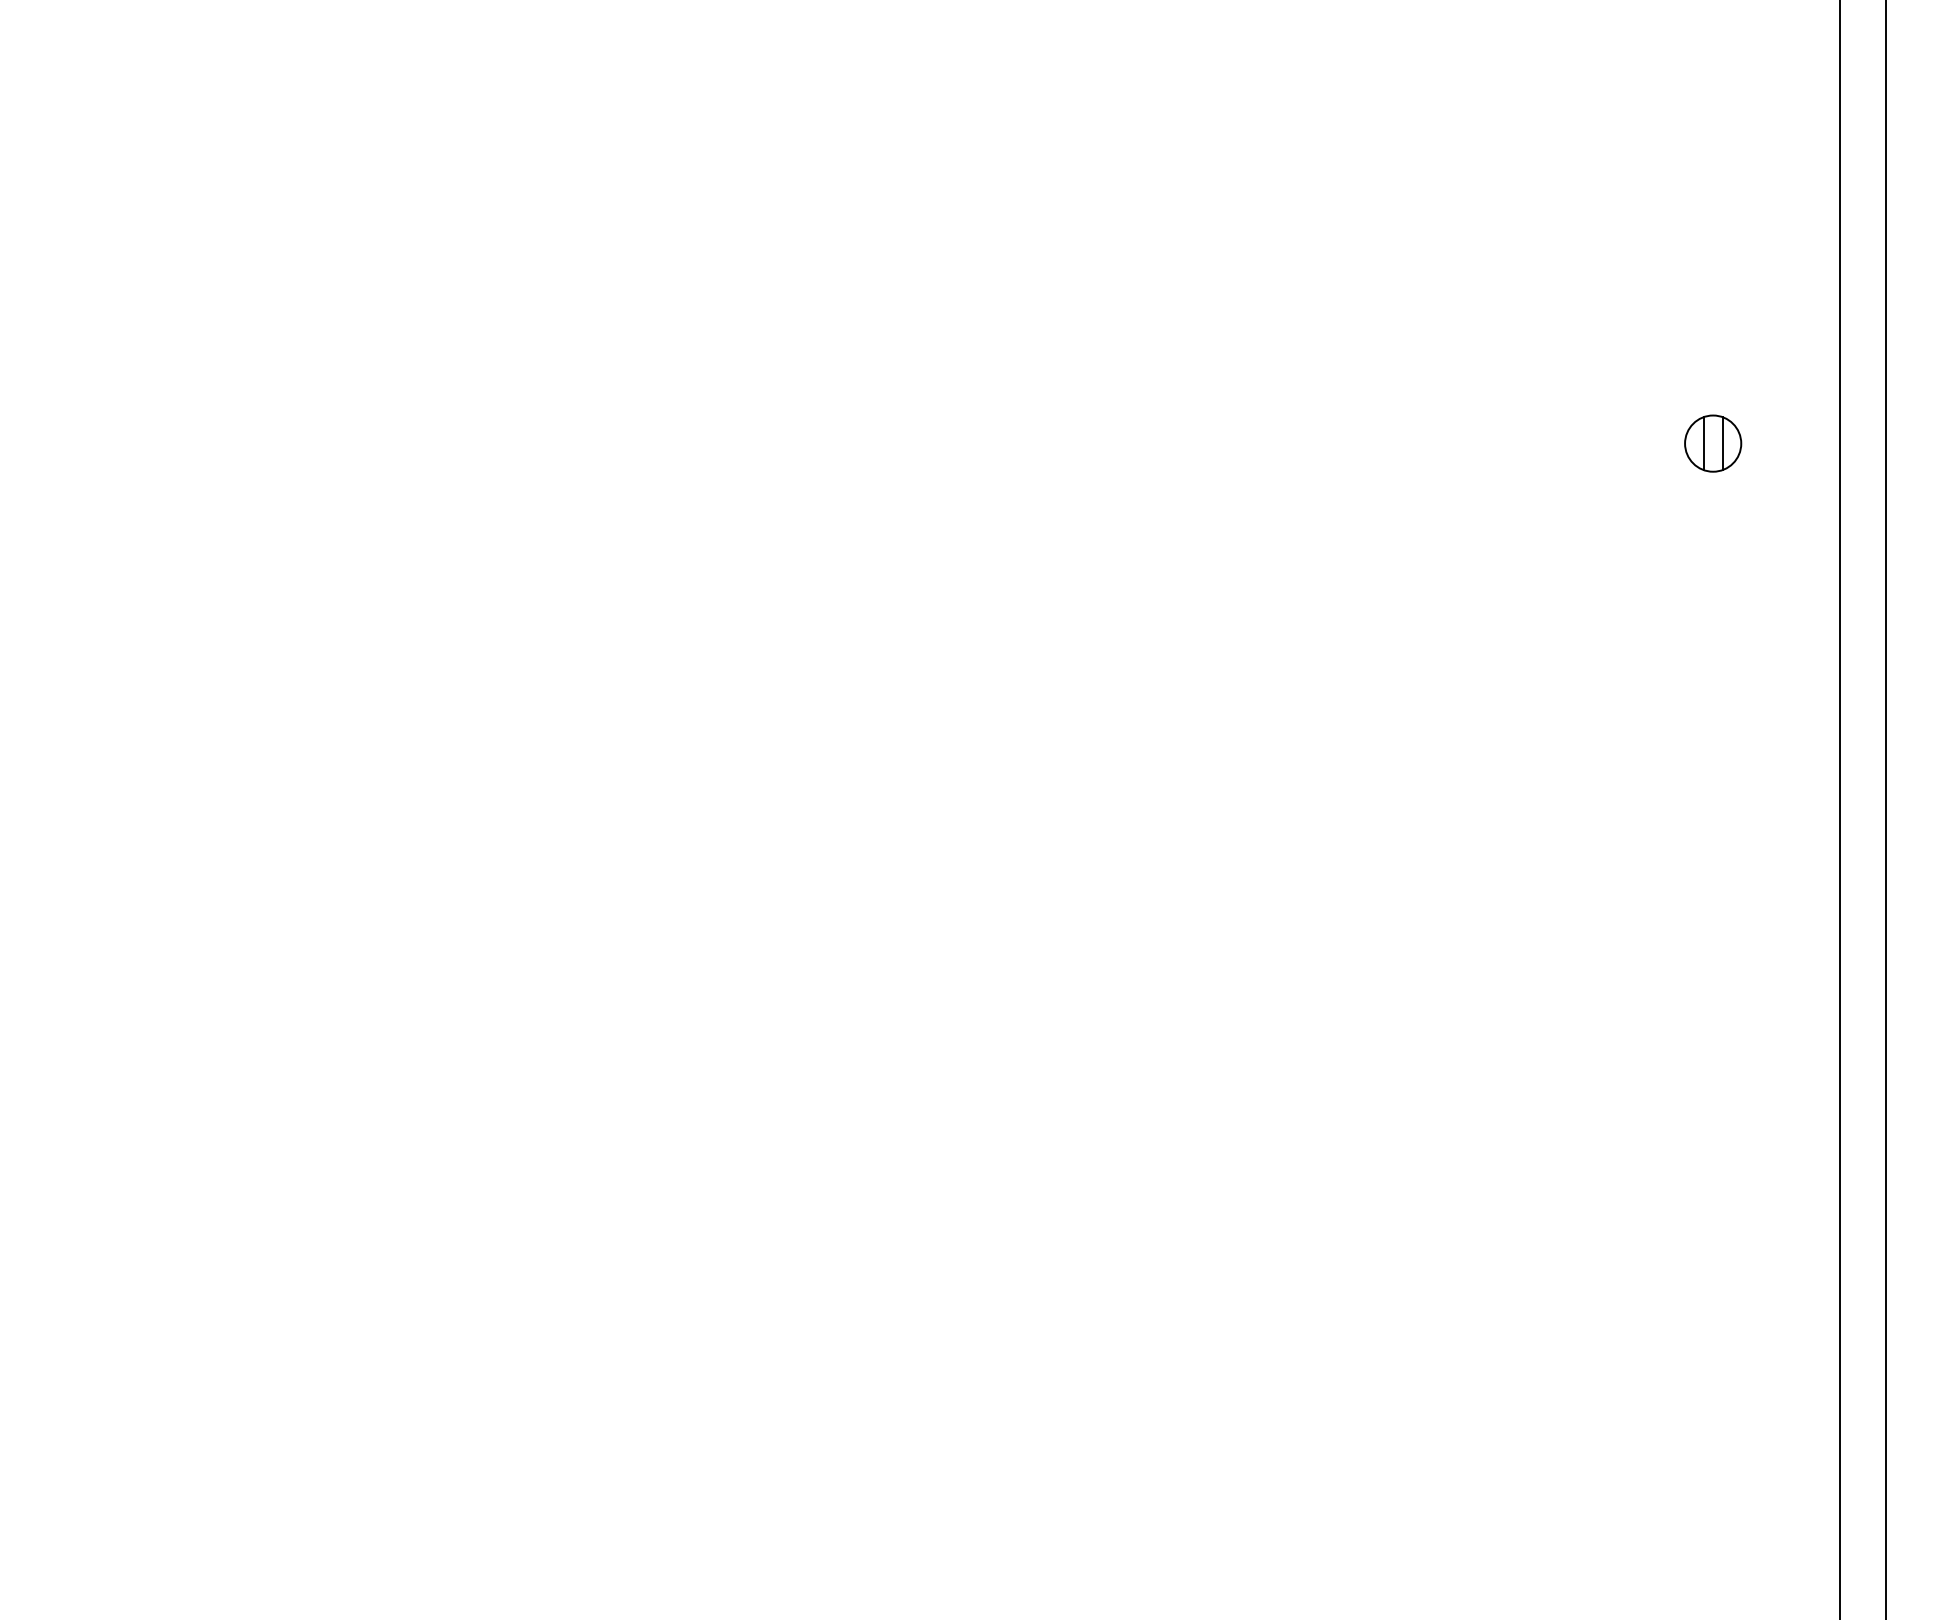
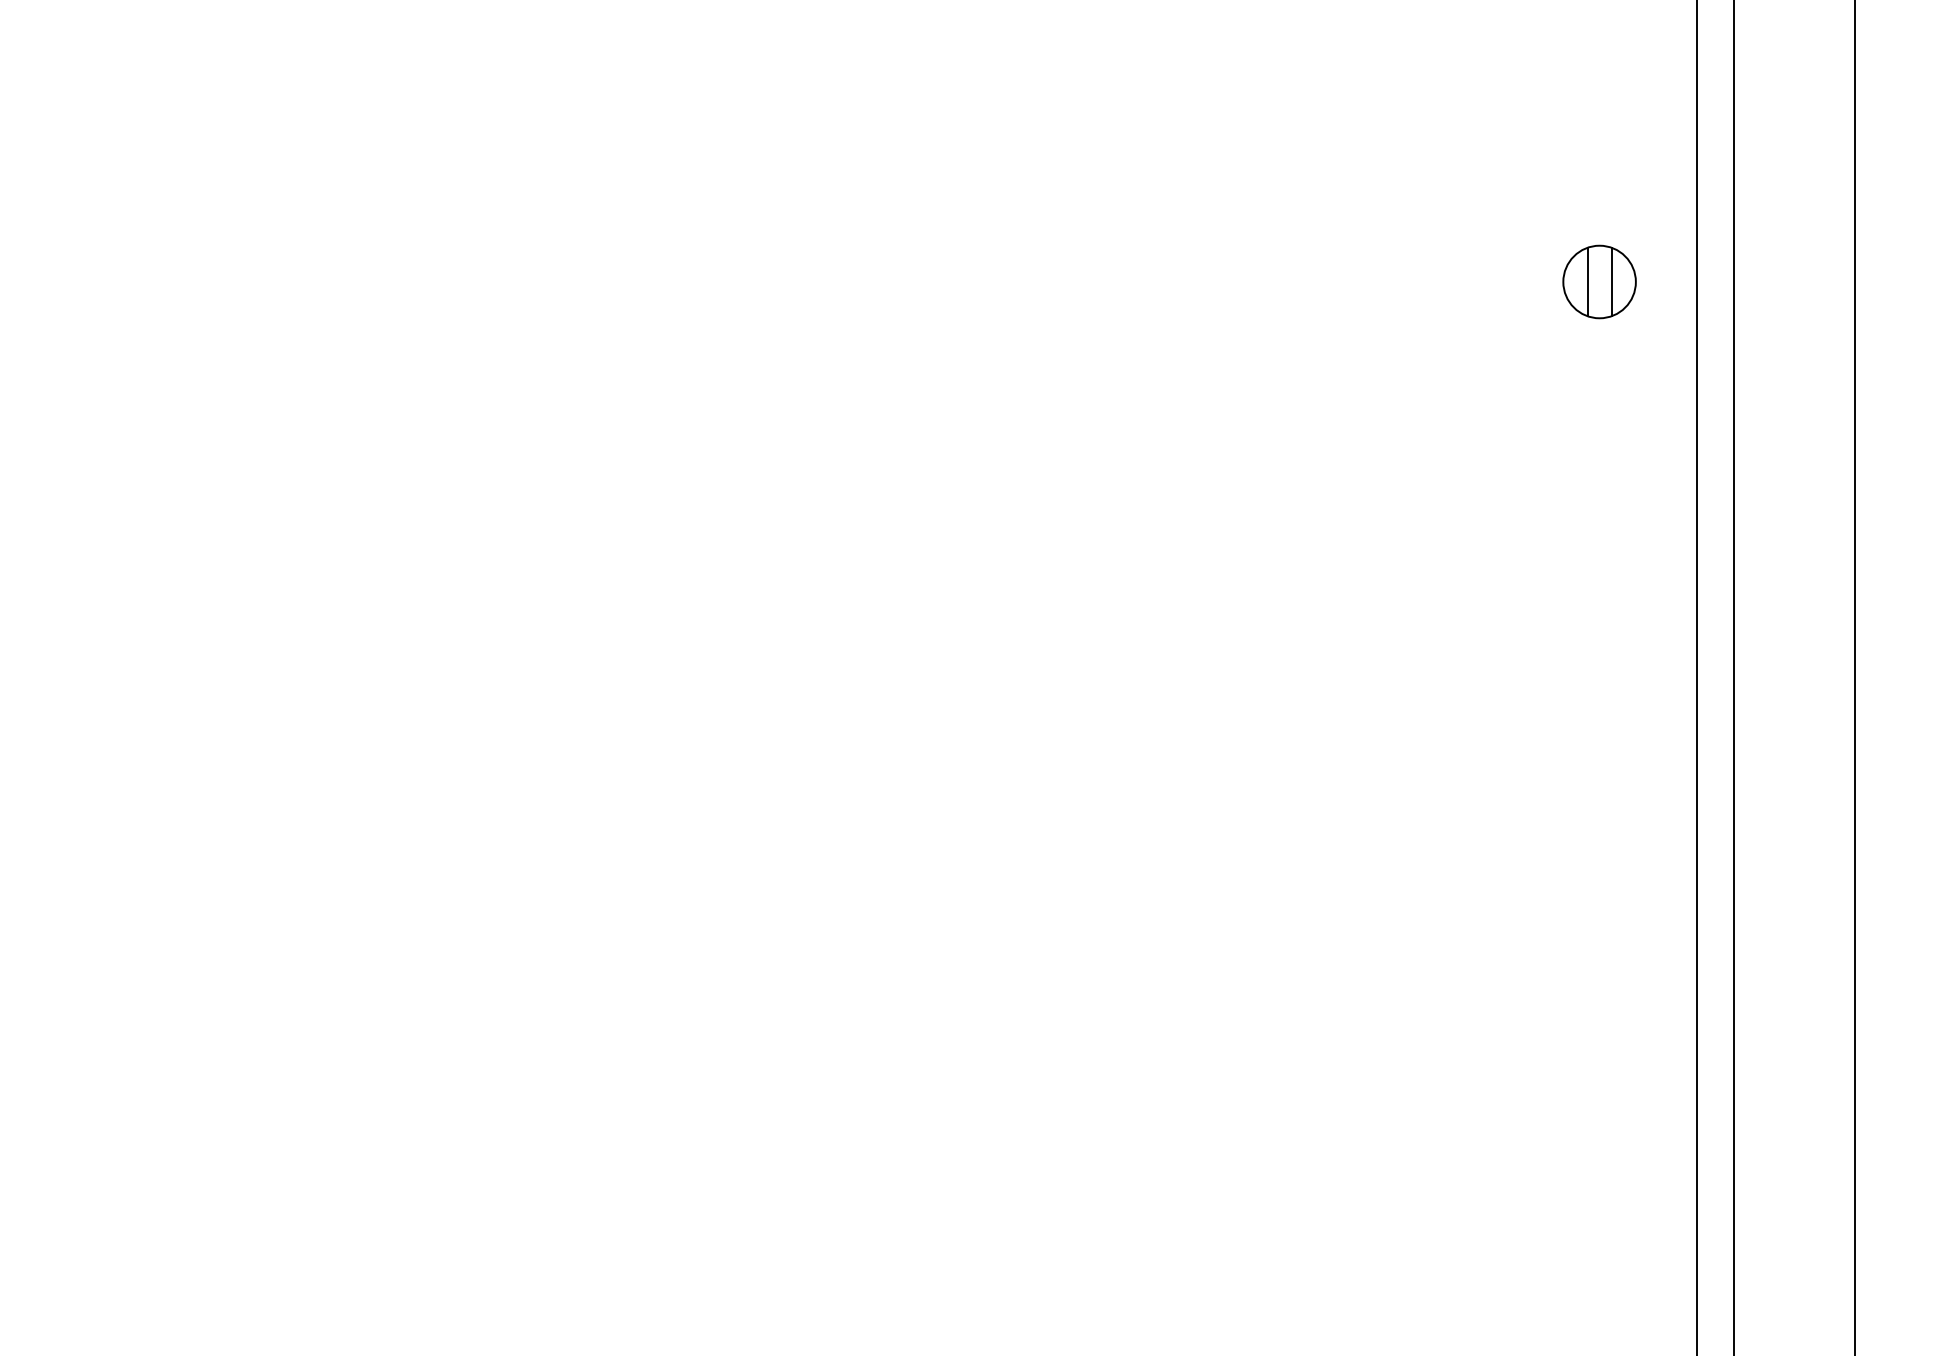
part: (1713, 442) -> (1599, 281), size x1.67

